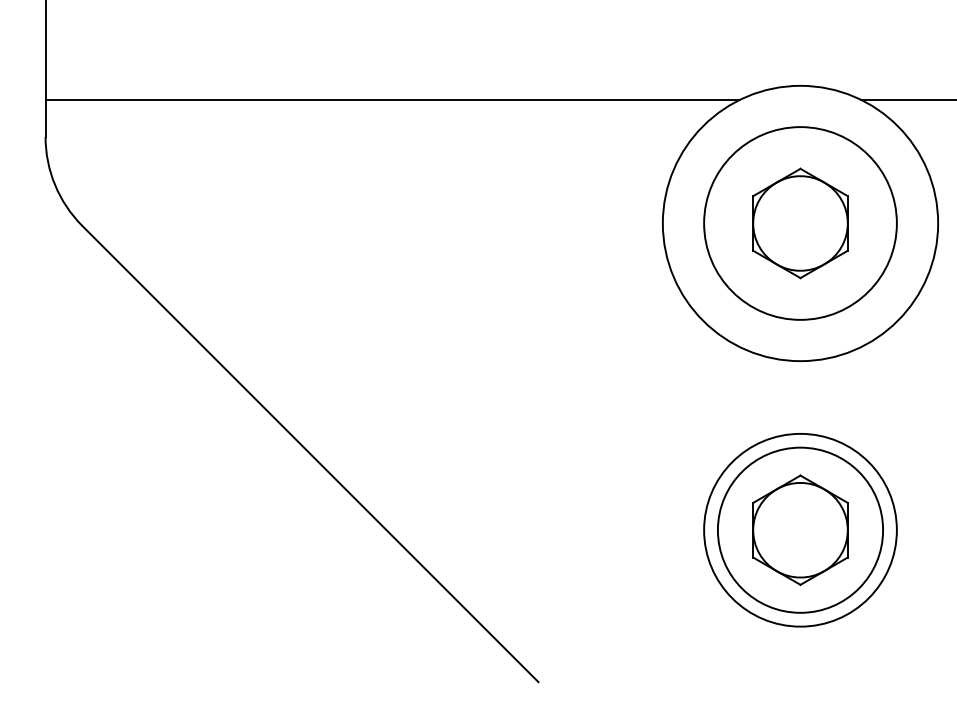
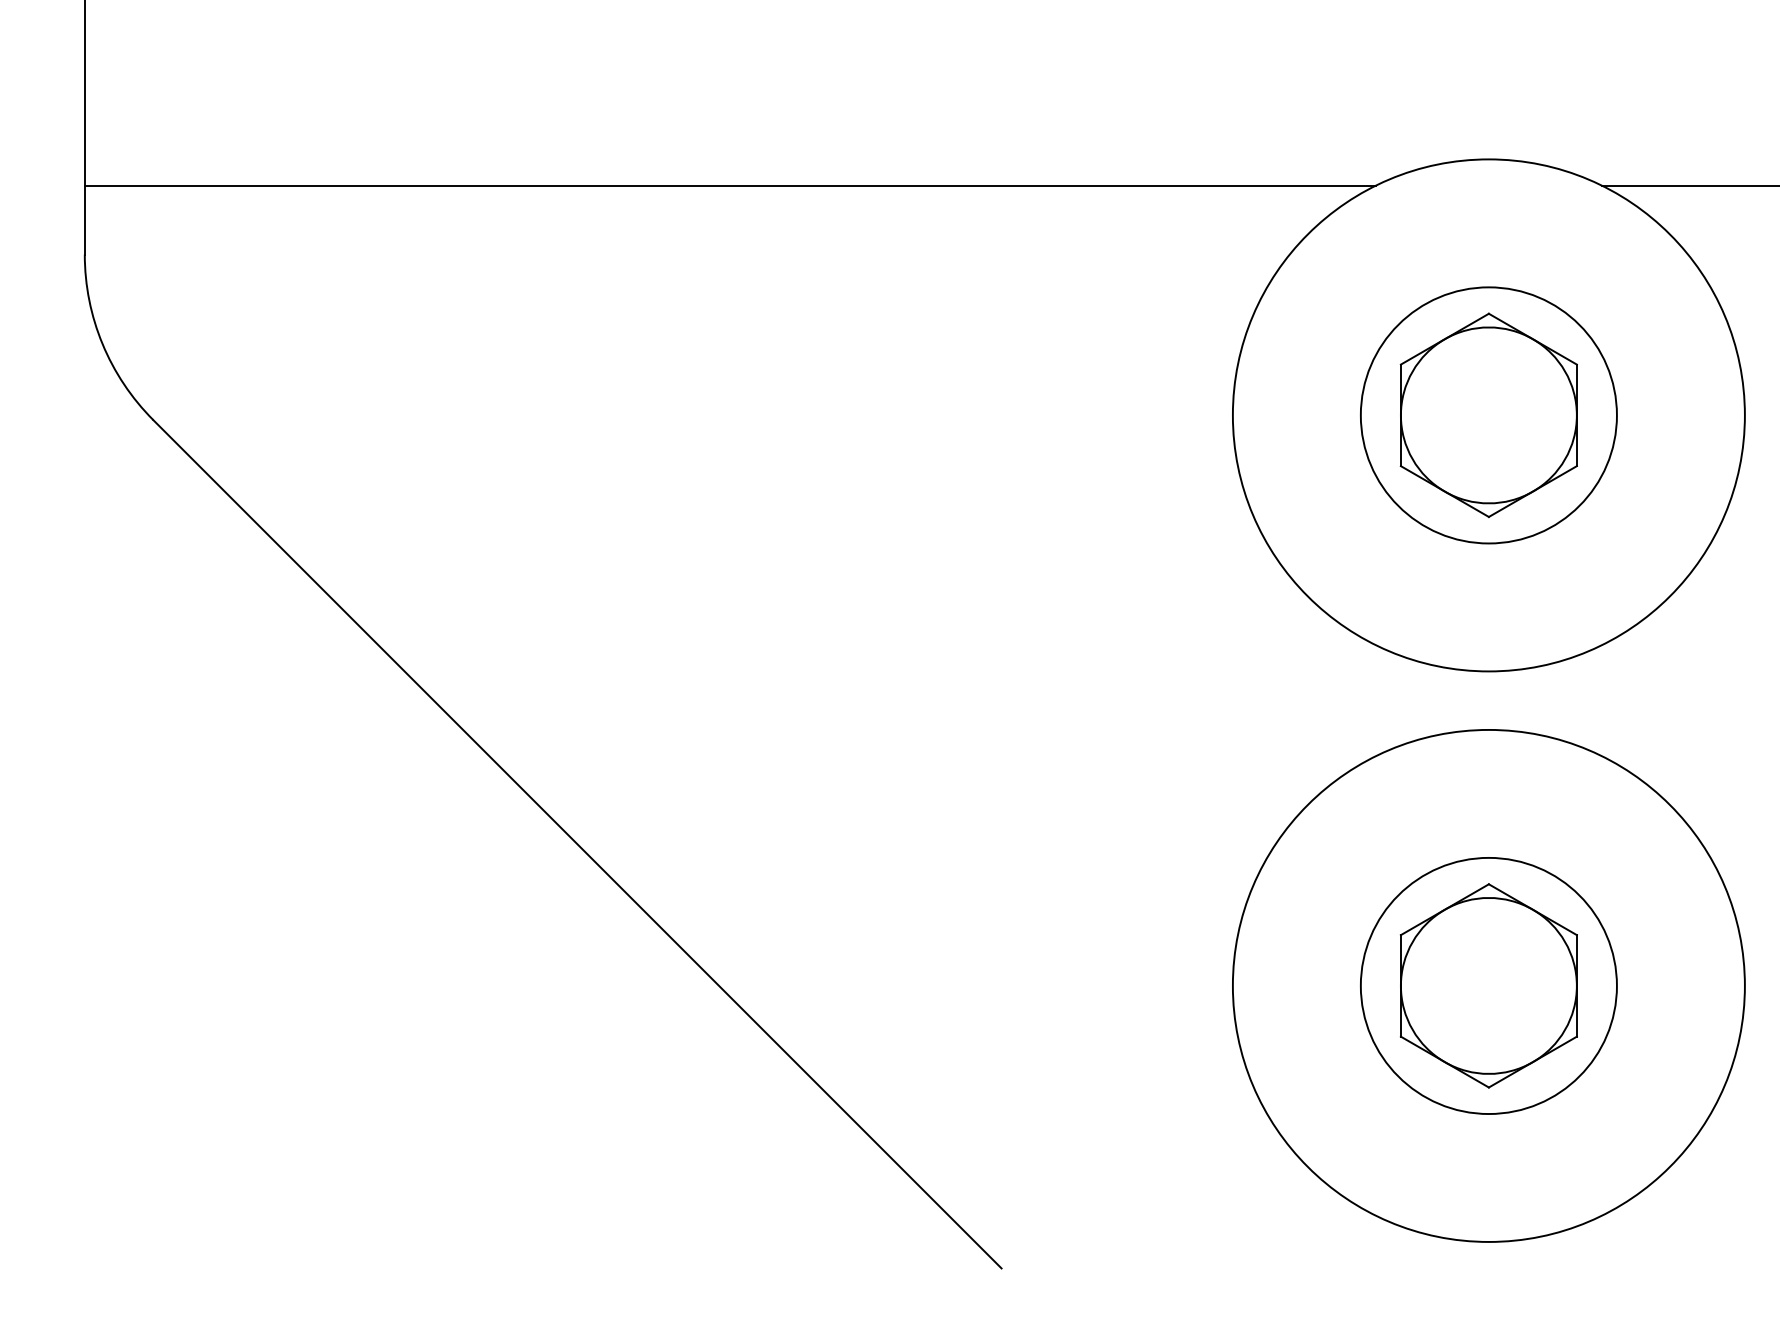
circle: (800, 223) -> (1488, 415), size x0.71
circle: (800, 529) -> (1488, 984), size x1.67
circle: (800, 530) -> (1488, 986), size x0.71

